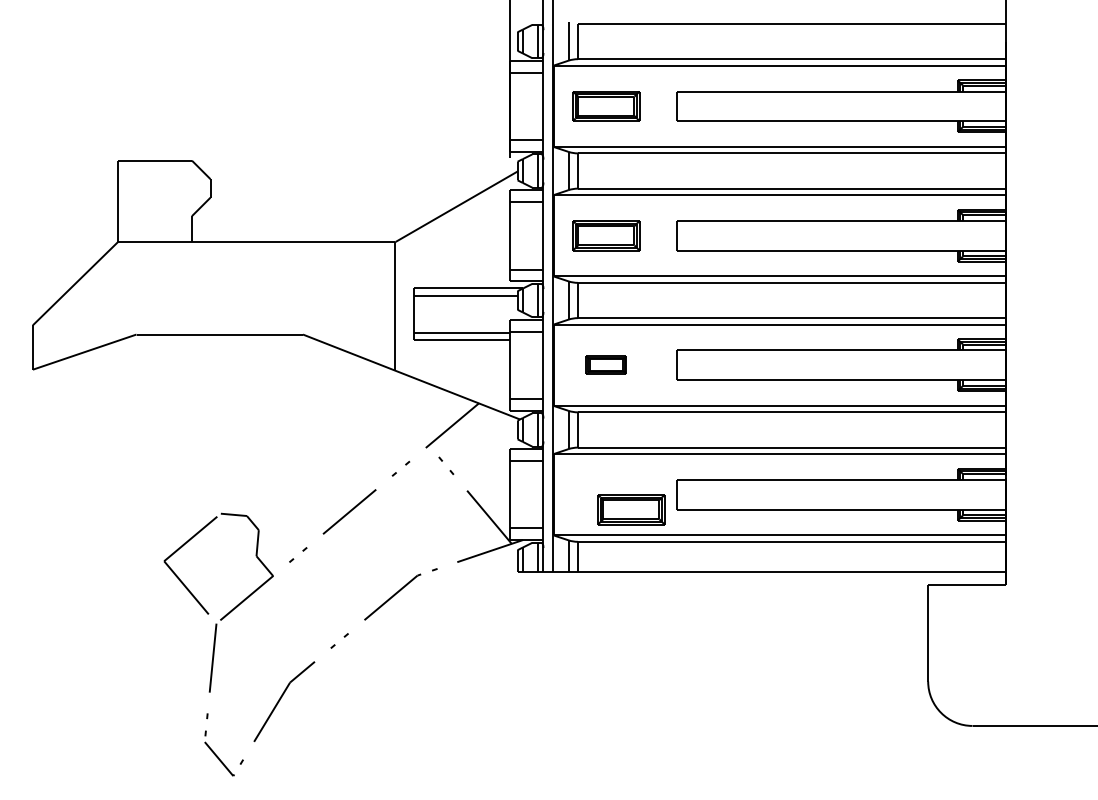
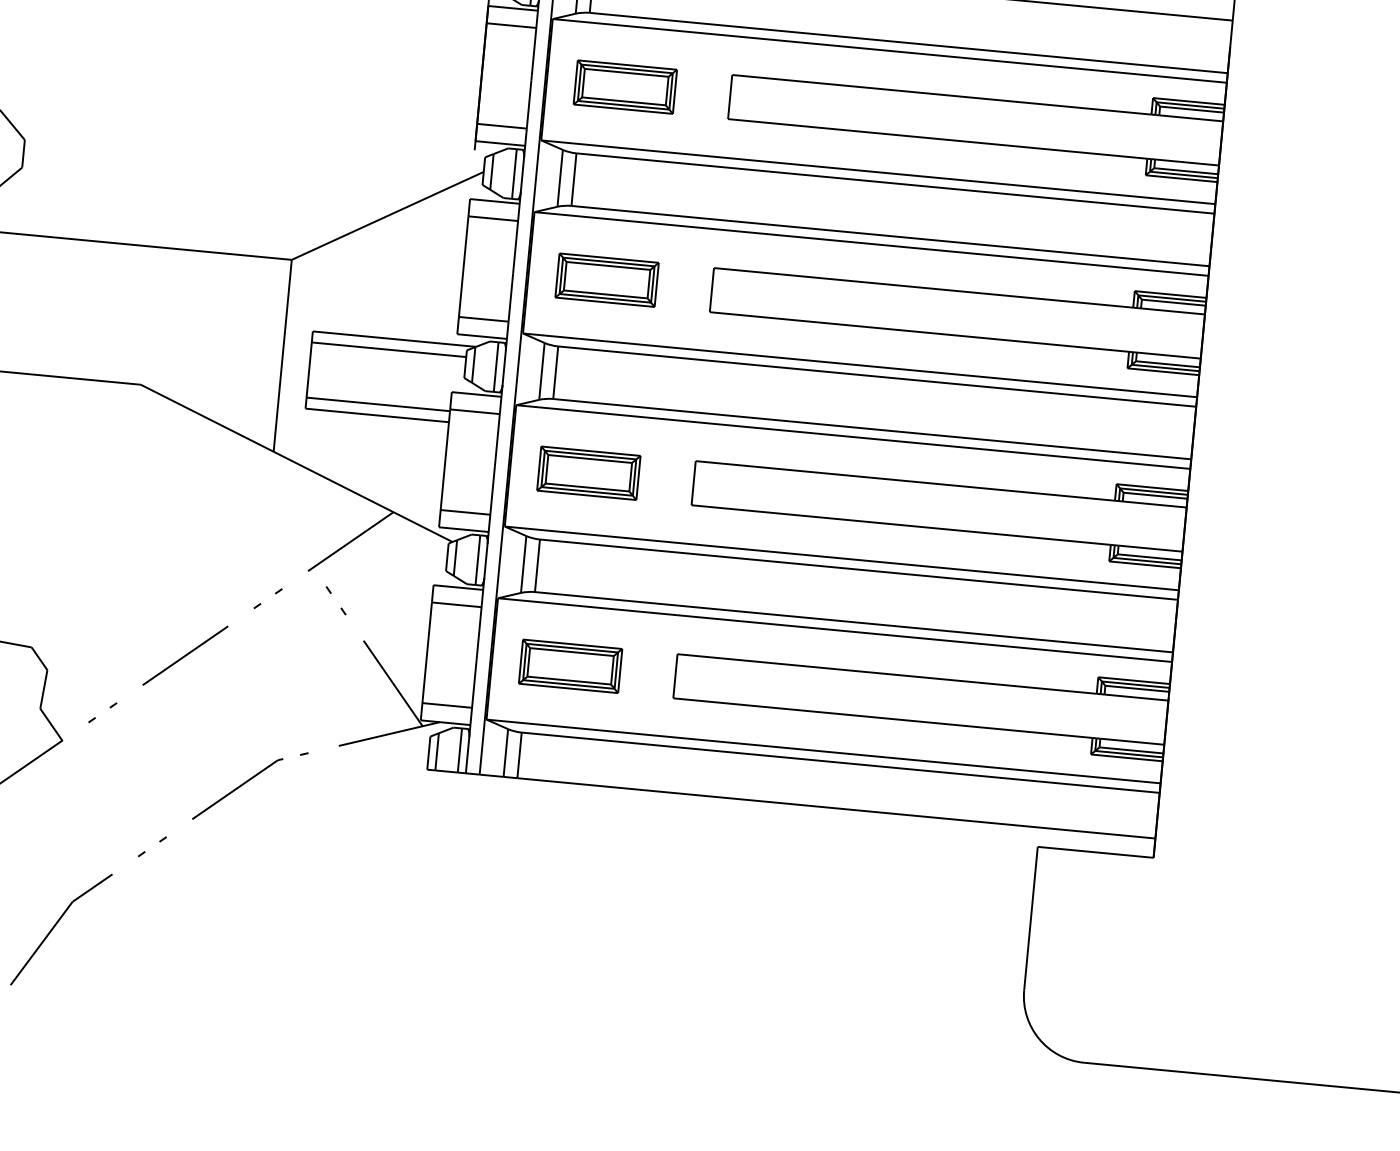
part: (606, 364) -> (589, 472), size x1.67
part: (631, 509) -> (570, 666), moved

